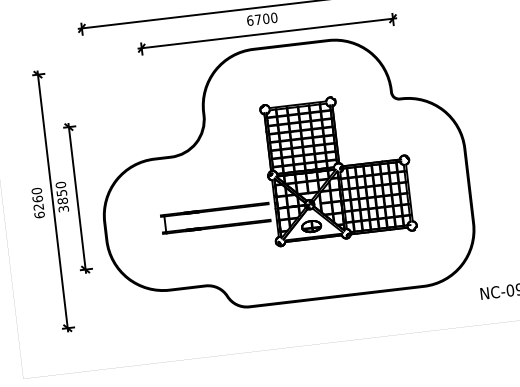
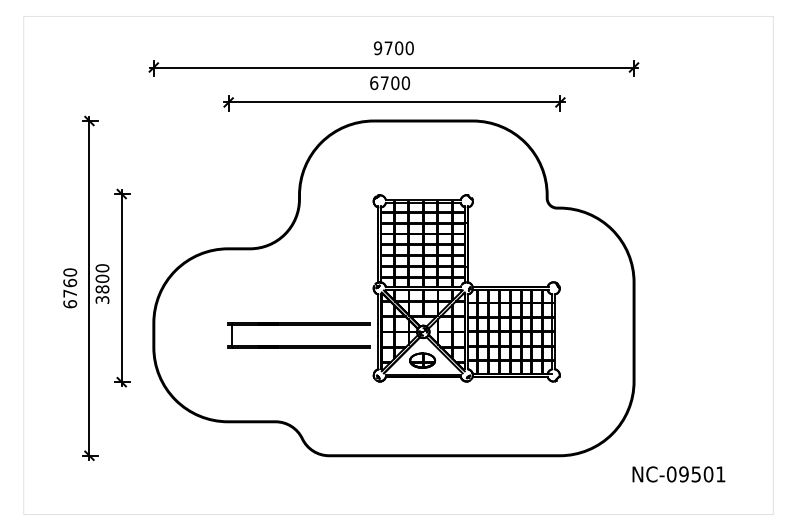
text: (61, 192) -> (102, 278), 3850 -> 3800
text: (38, 207) -> (69, 293), 6260 -> 6760

